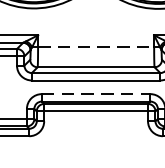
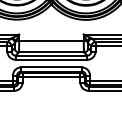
line: (96, 47) -> (51, 41), dashed -> solid
line: (96, 94) -> (51, 67), dashed -> solid

